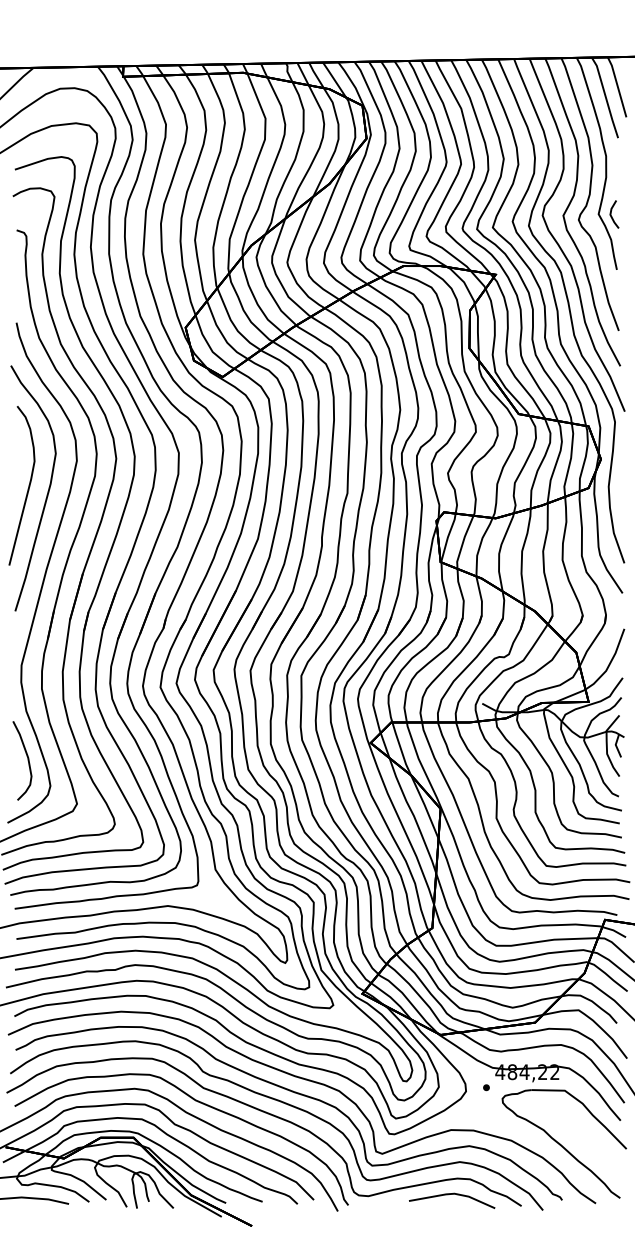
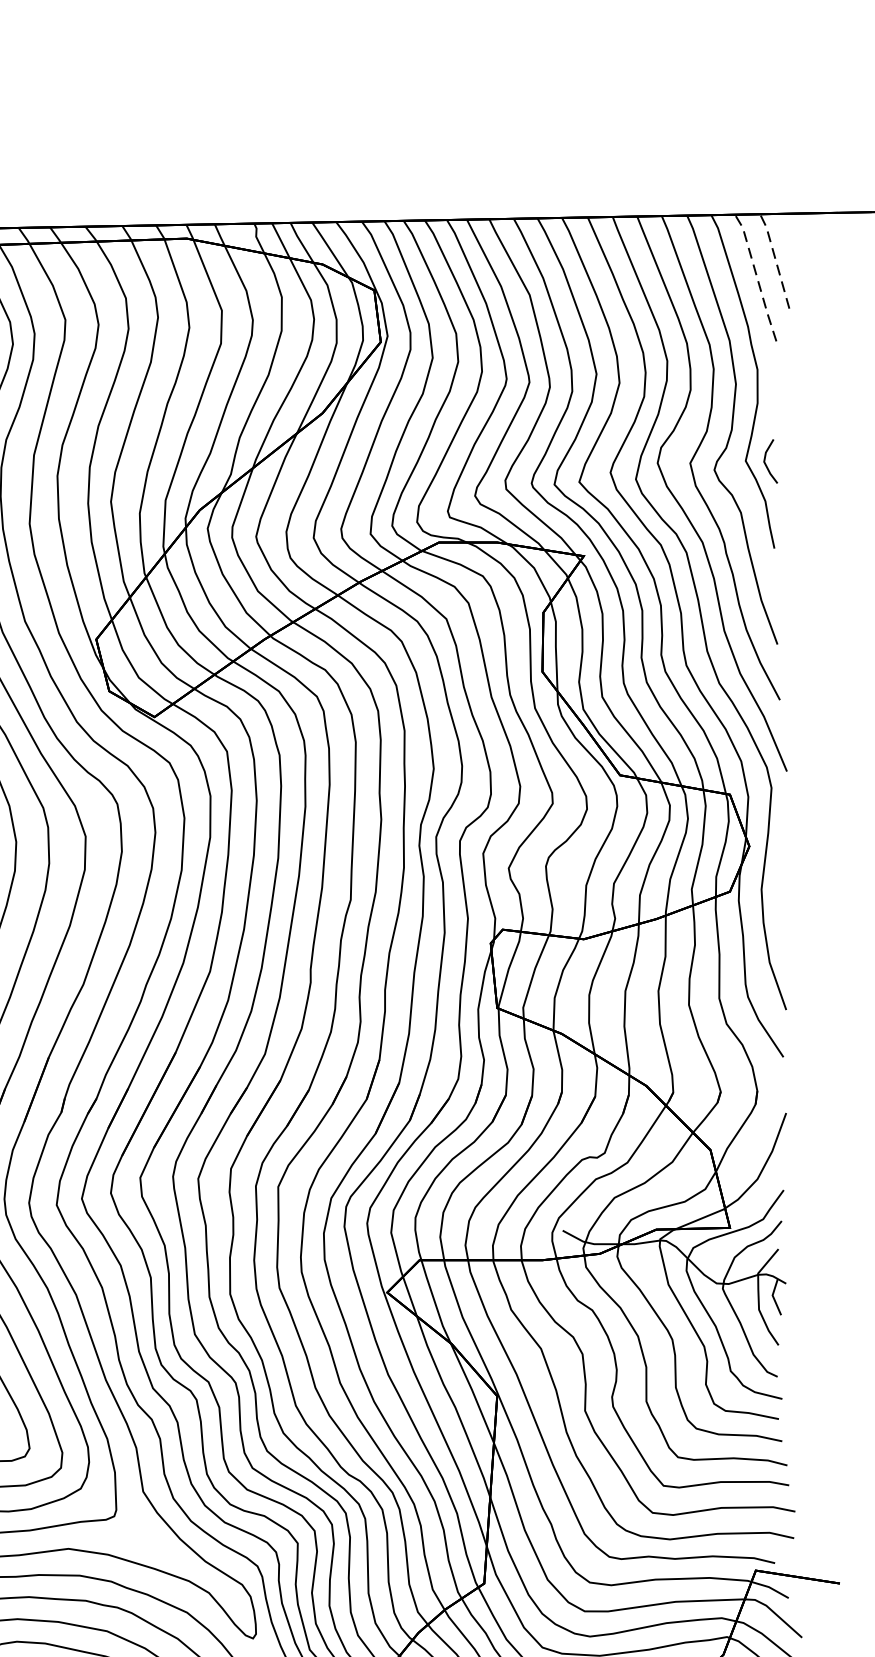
line: (617, 85) -> (775, 258), solid -> dashed
line: (605, 97) -> (756, 277), solid -> dashed

